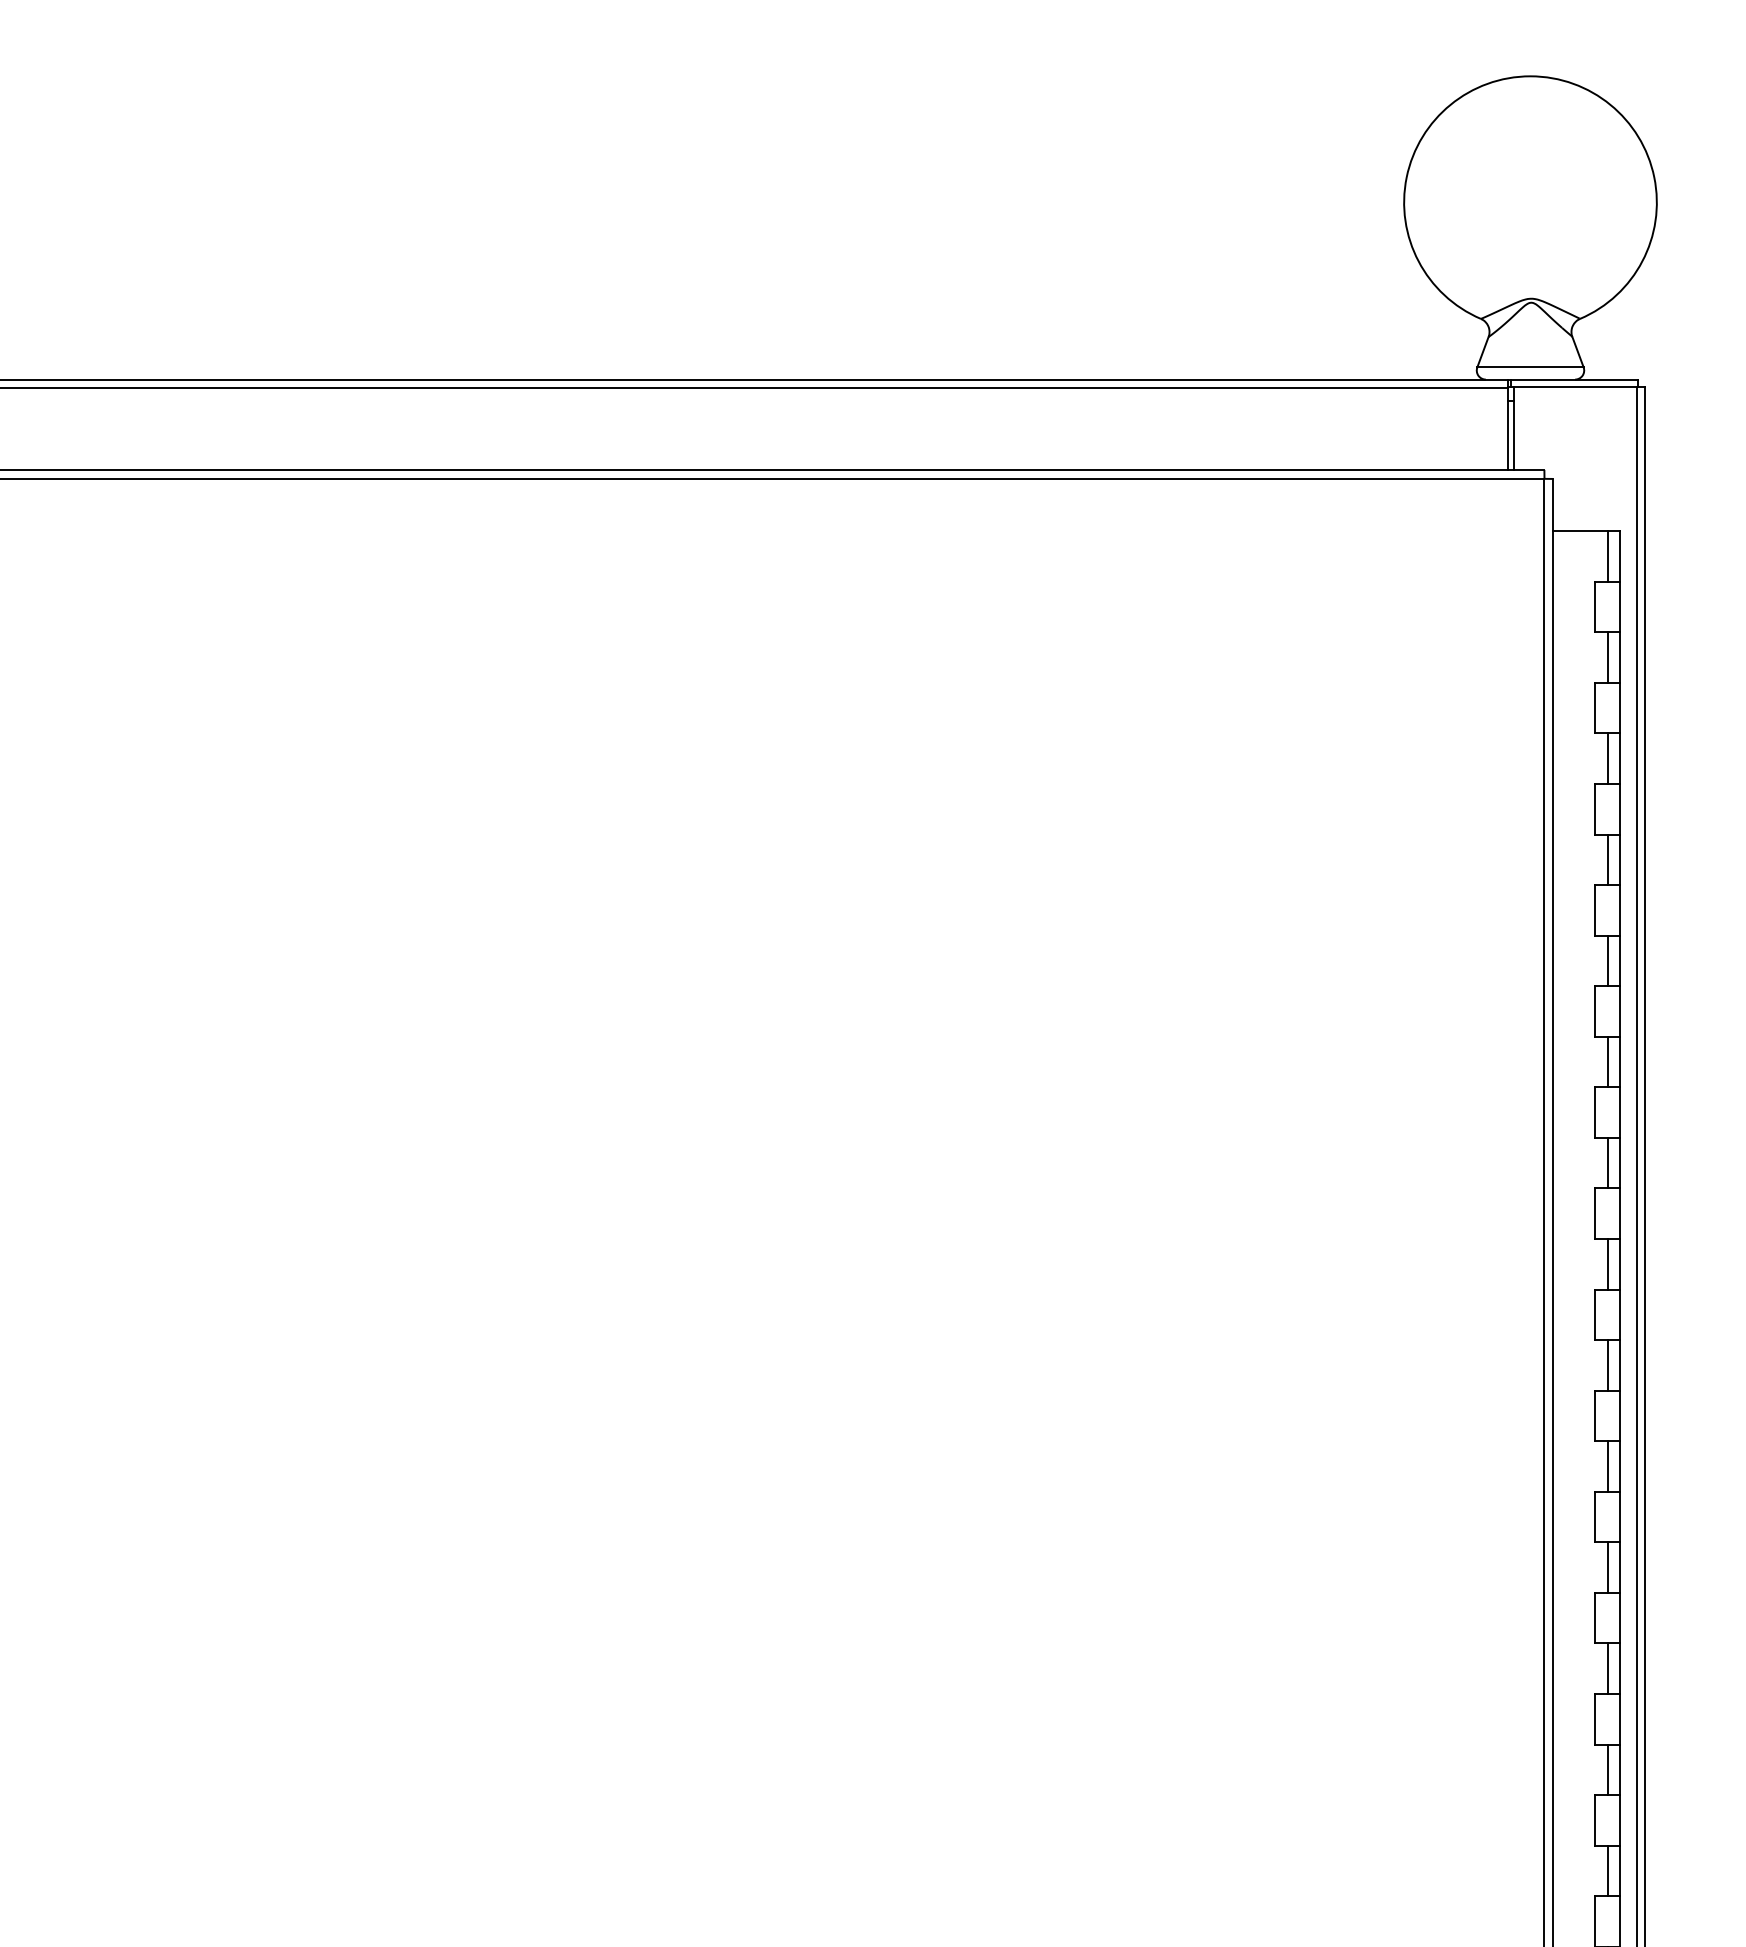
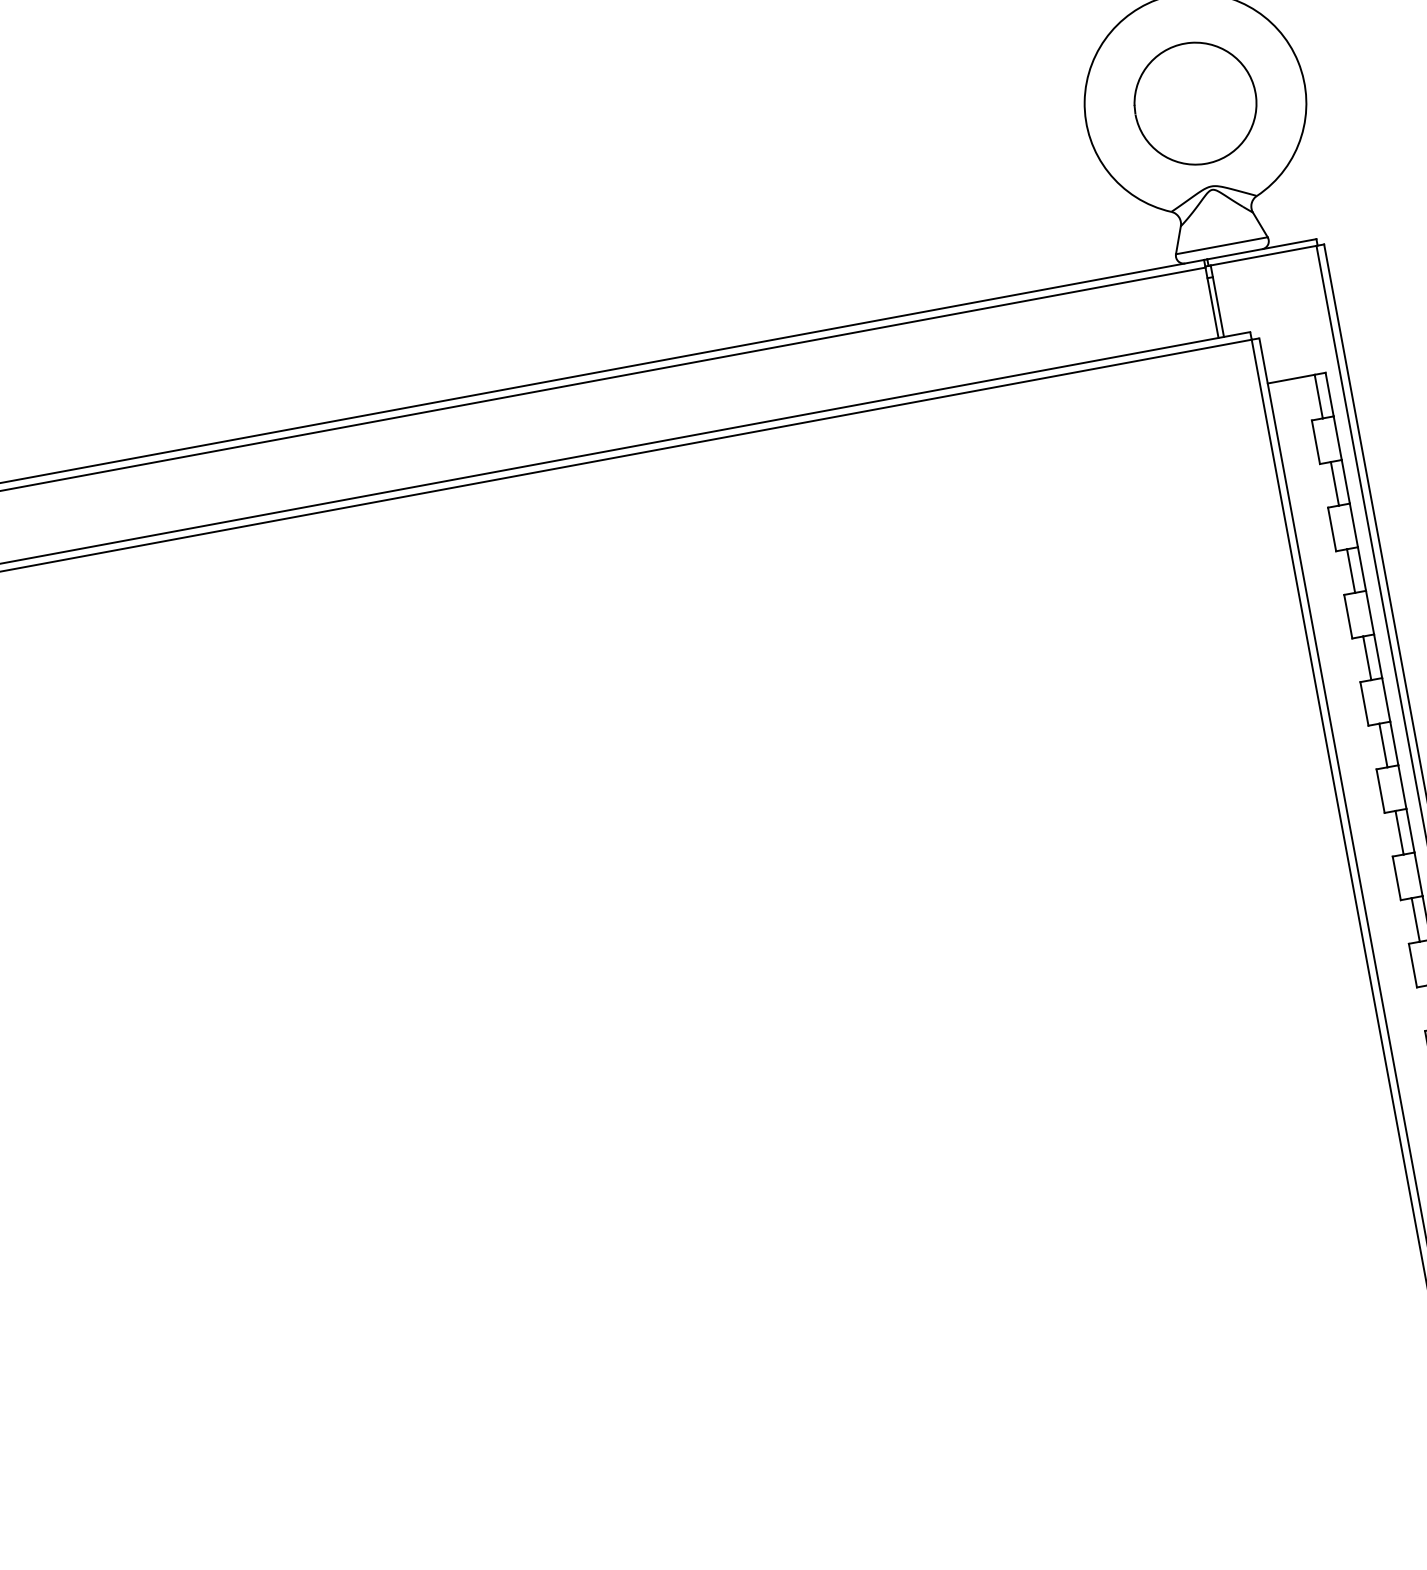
part: (1530, 202) -> (1195, 103), added

